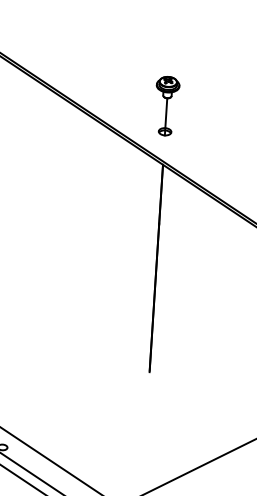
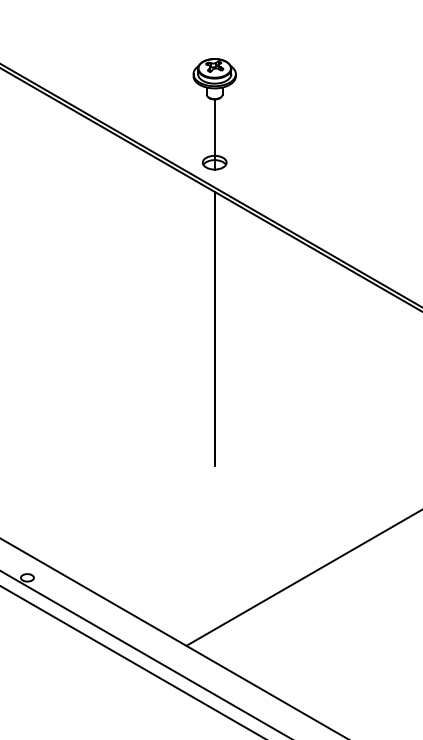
part: (166, 106) -> (214, 114), size x1.43

